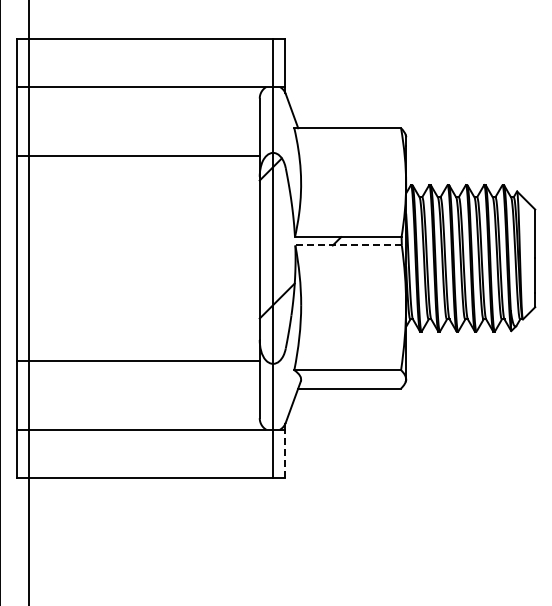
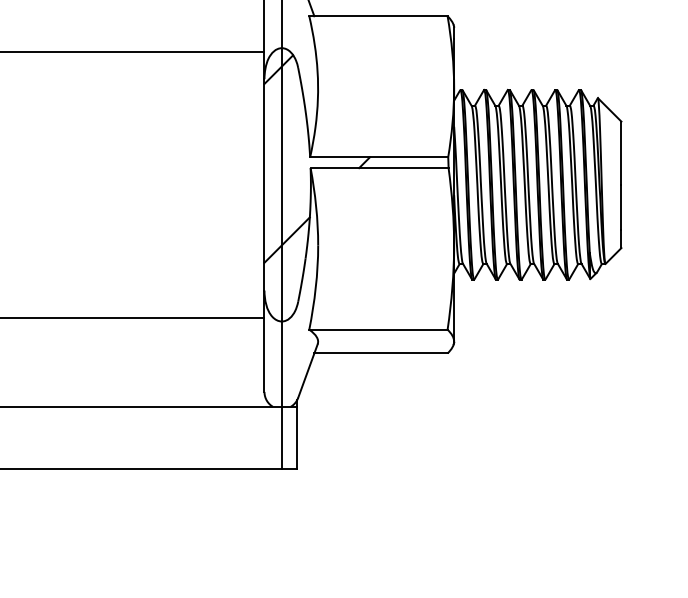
line: (348, 245) -> (379, 168), dashed -> solid
line: (285, 453) -> (297, 437), dashed -> solid

